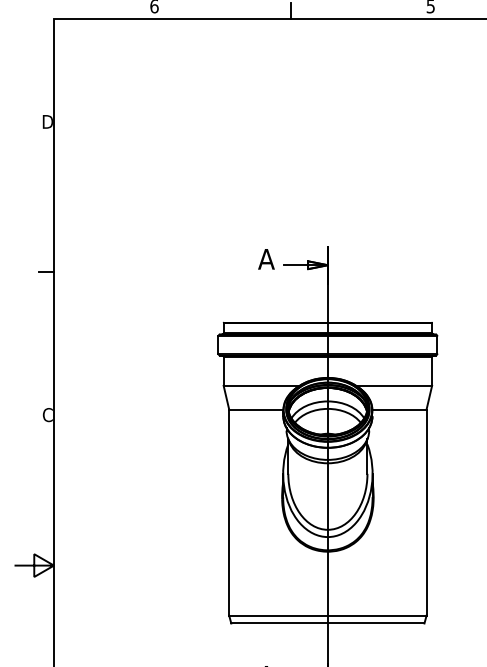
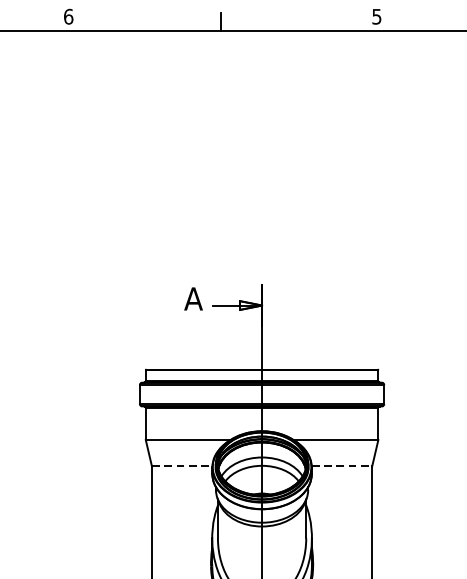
line: (256, 409) -> (182, 466), solid -> dashed
line: (400, 409) -> (343, 466), solid -> dashed

